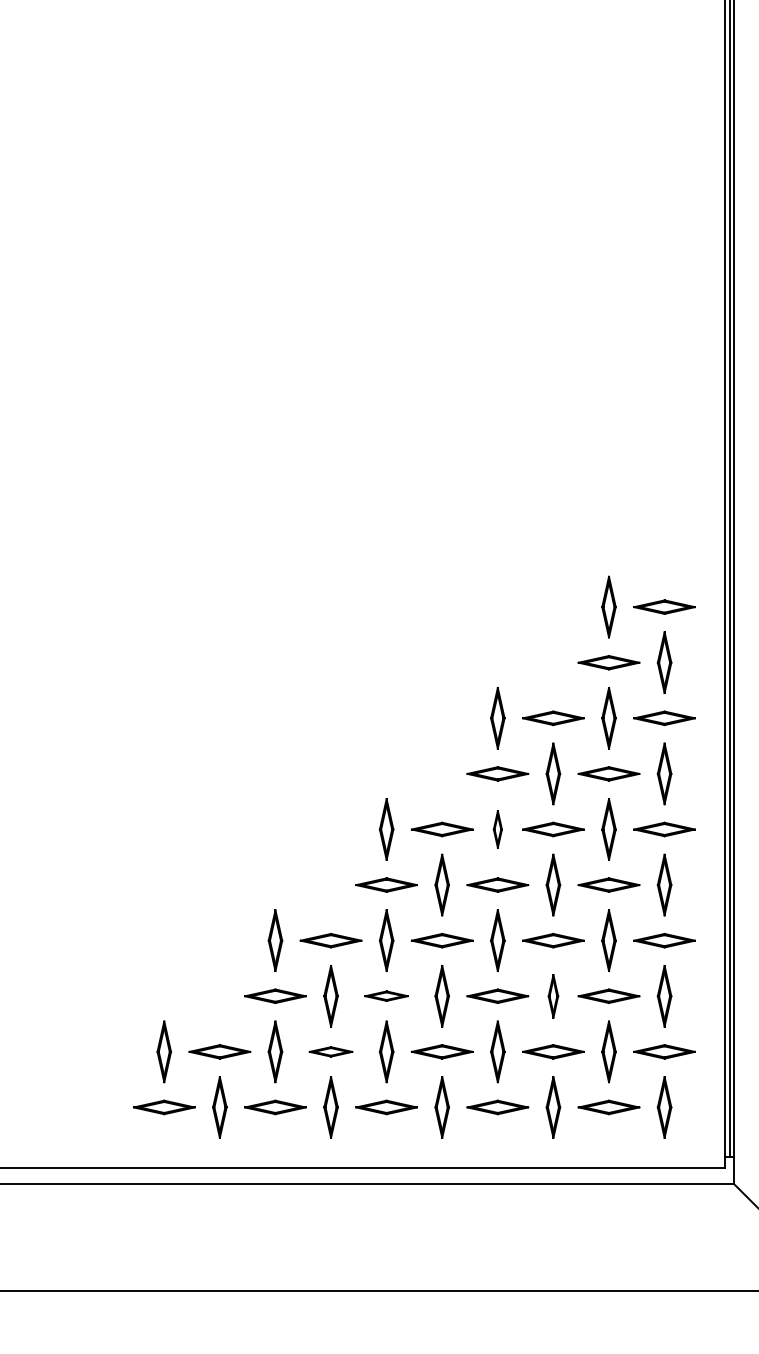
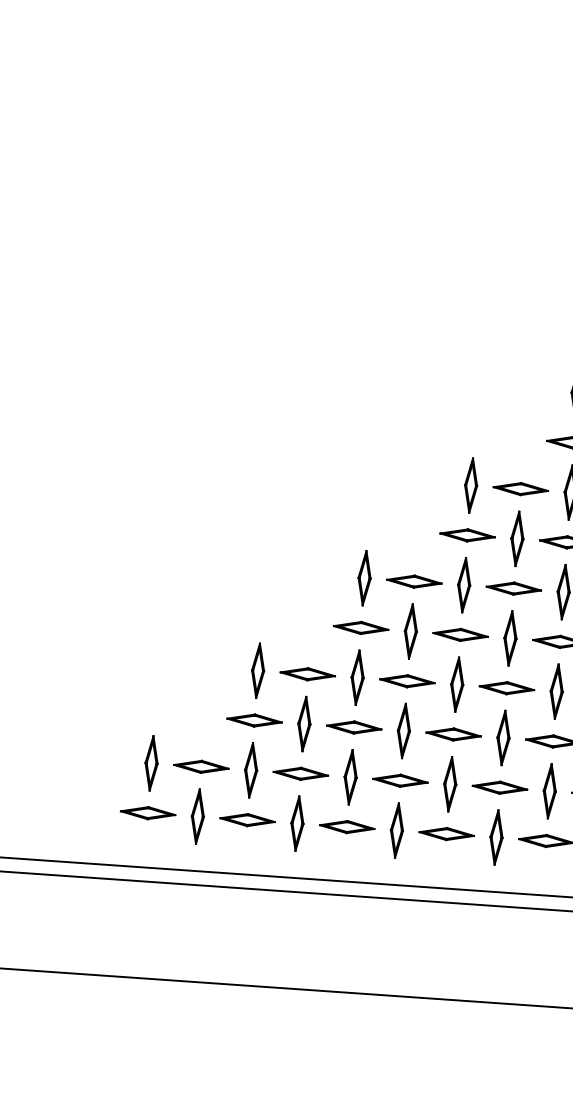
part: (497, 829) -> (463, 585), size x1.67
part: (386, 995) -> (354, 726), size x1.43
part: (553, 996) -> (503, 738), size x1.43
part: (330, 1051) -> (300, 773), size x1.43

